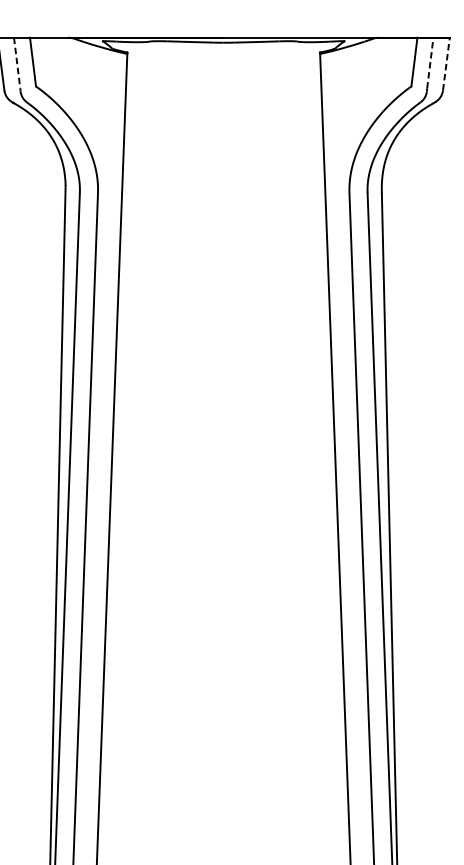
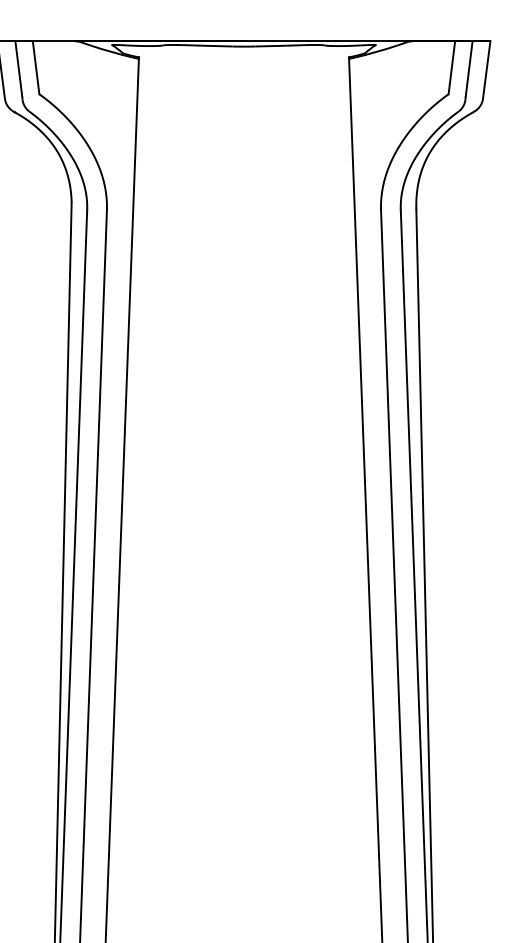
line: (16, 62) -> (18, 68), dashed -> solid
line: (430, 62) -> (469, 68), dashed -> solid
line: (446, 63) -> (486, 69), dashed -> solid

